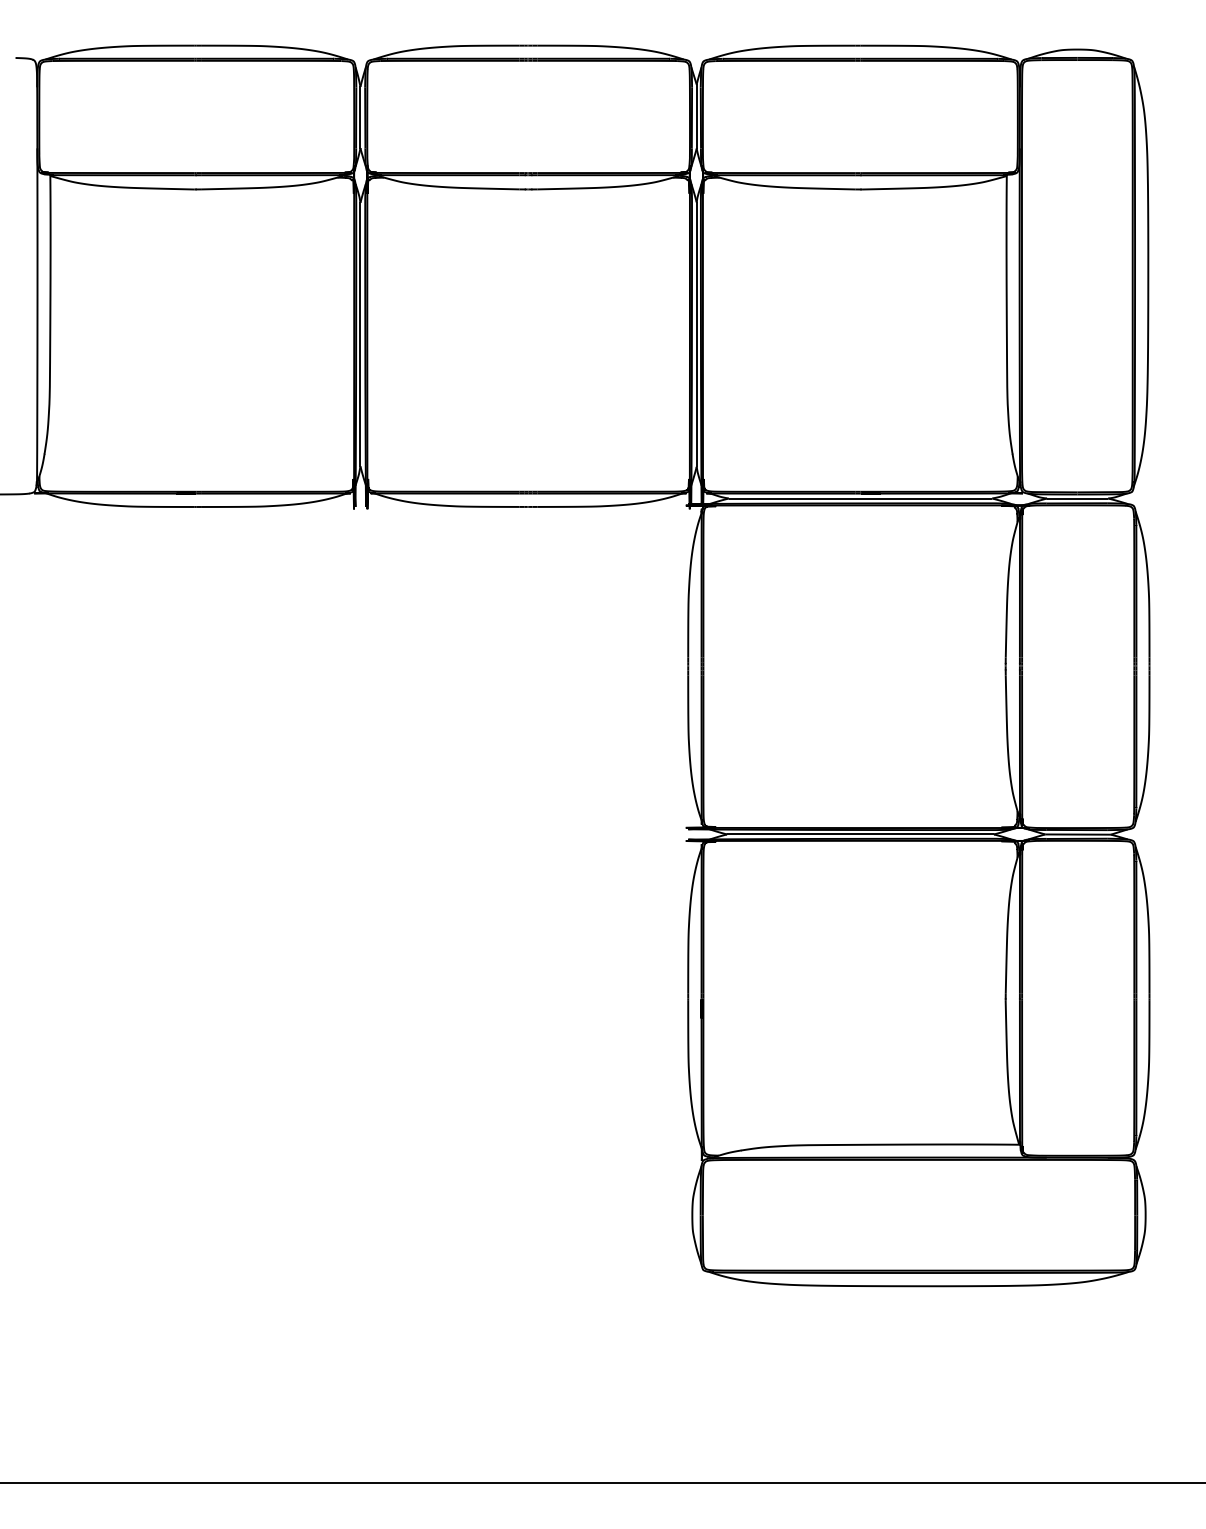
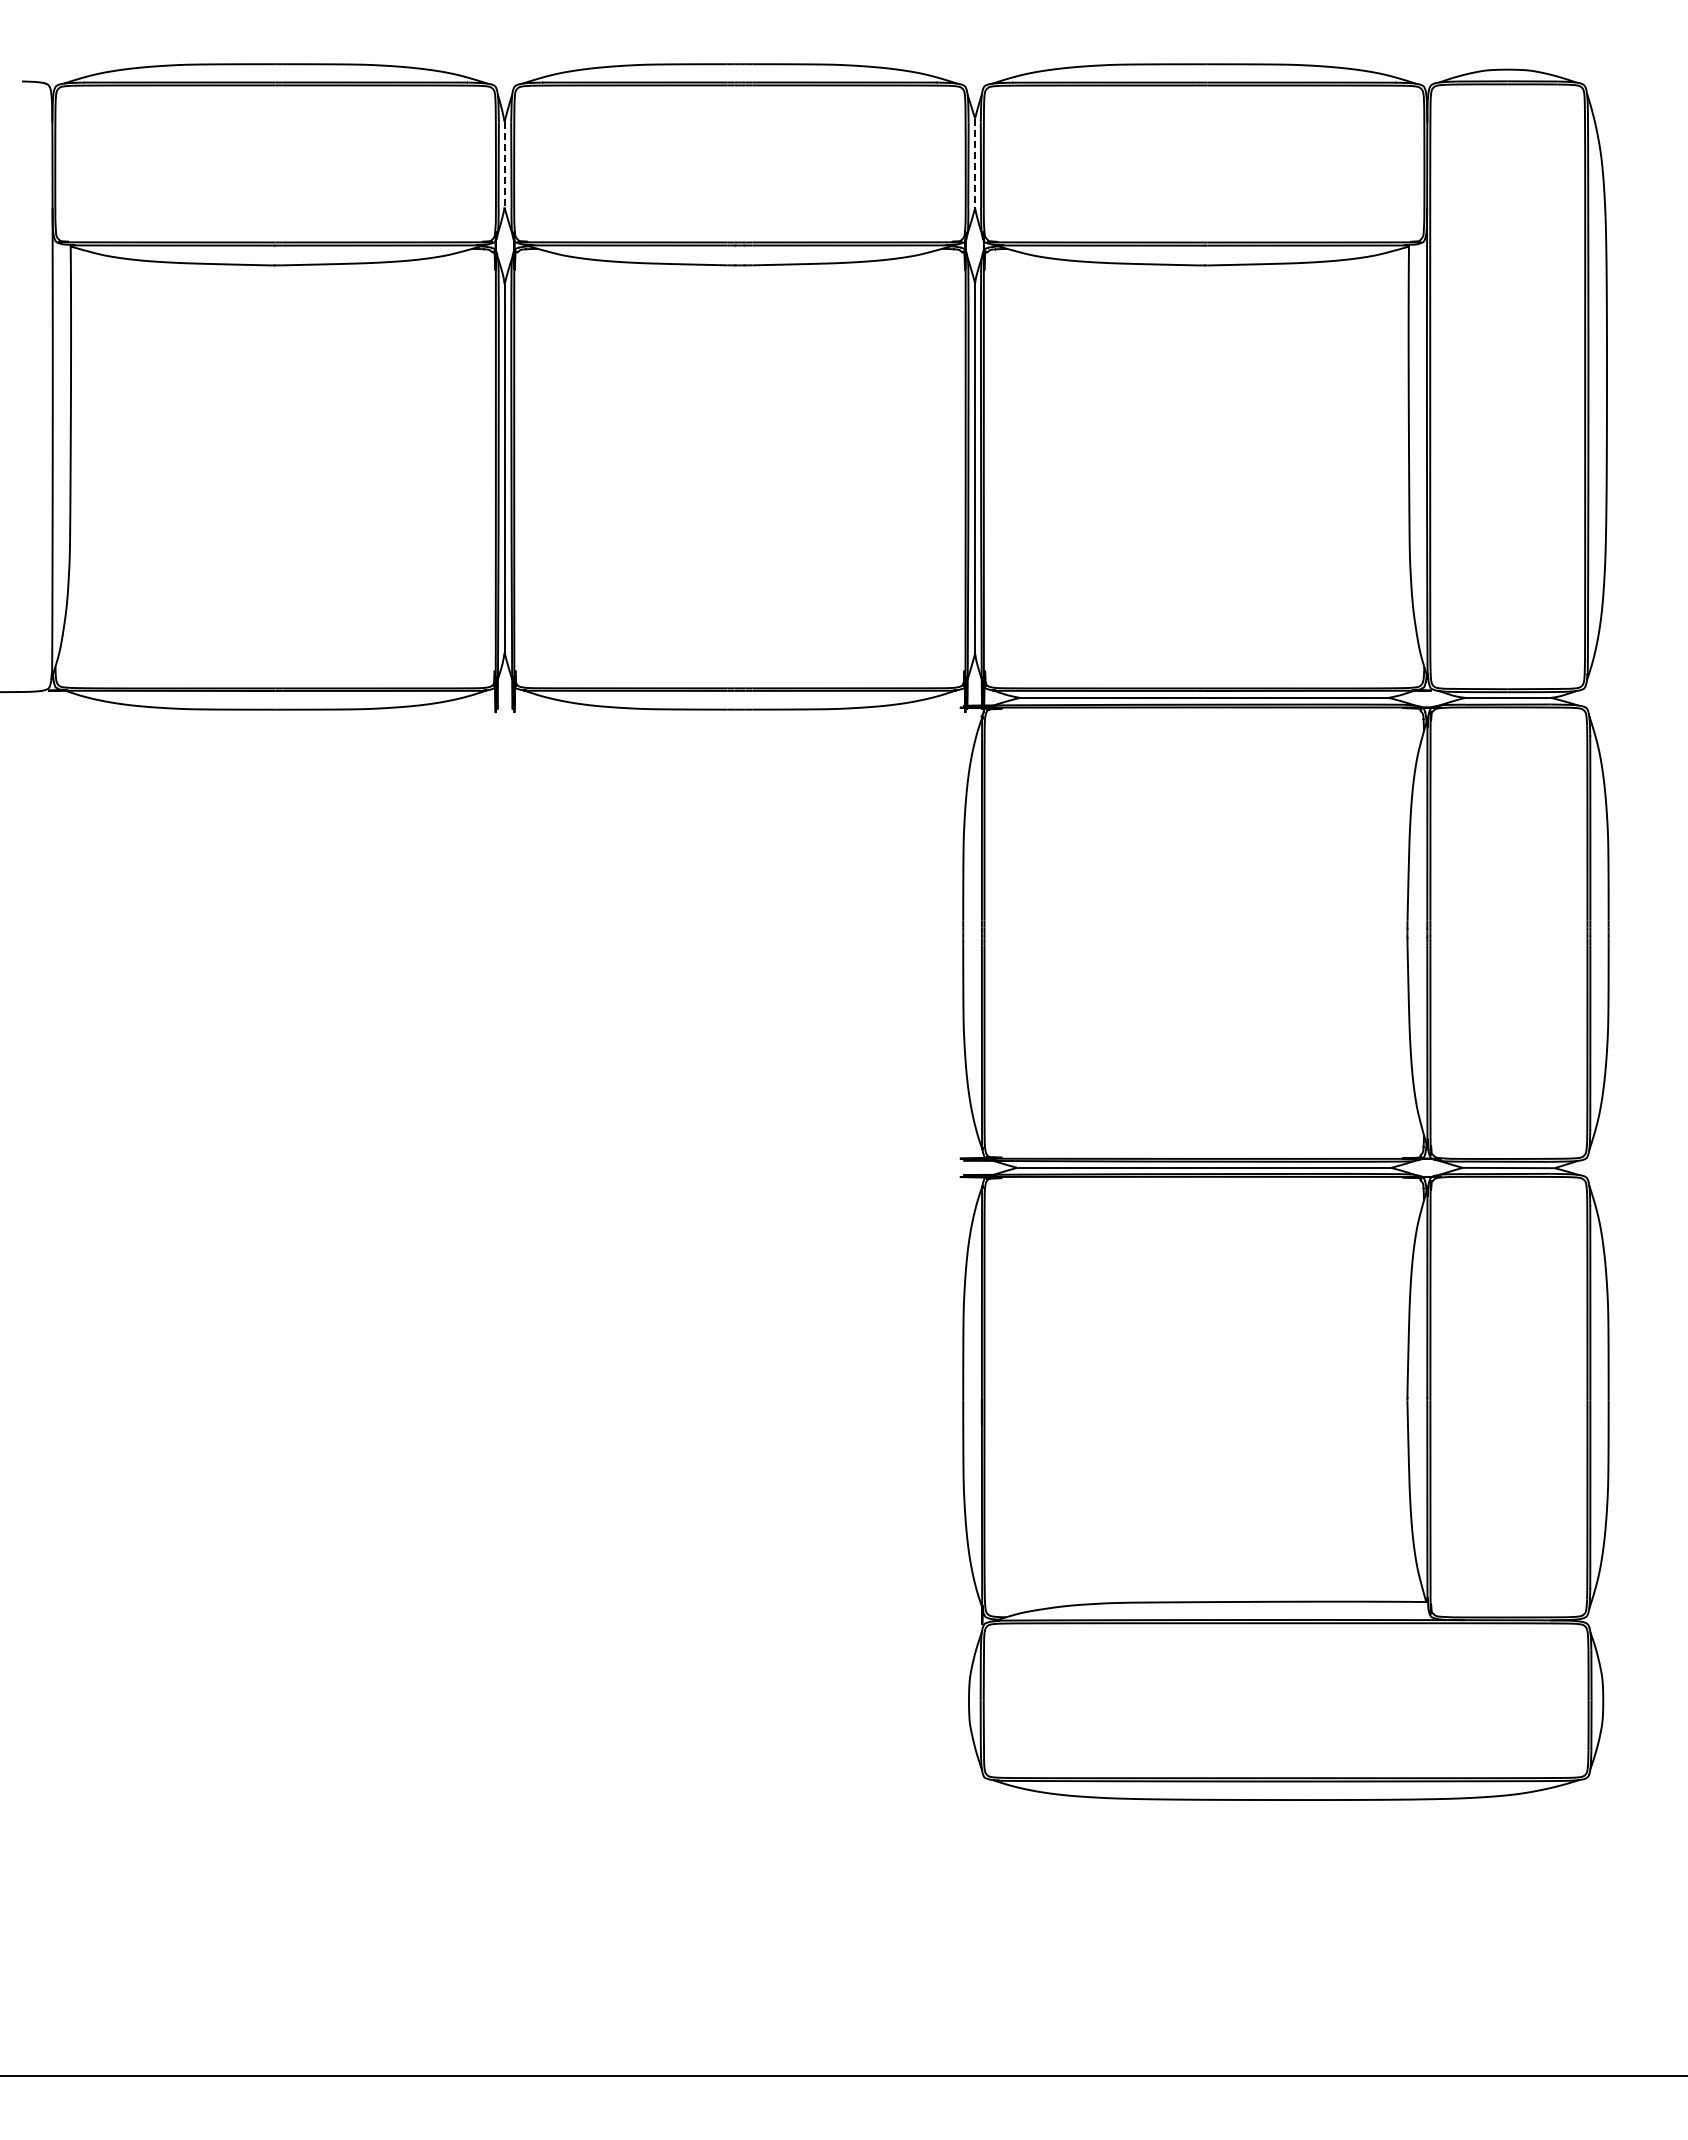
line: (696, 116) -> (975, 163), solid -> dashed
line: (360, 117) -> (504, 164), solid -> dashed

